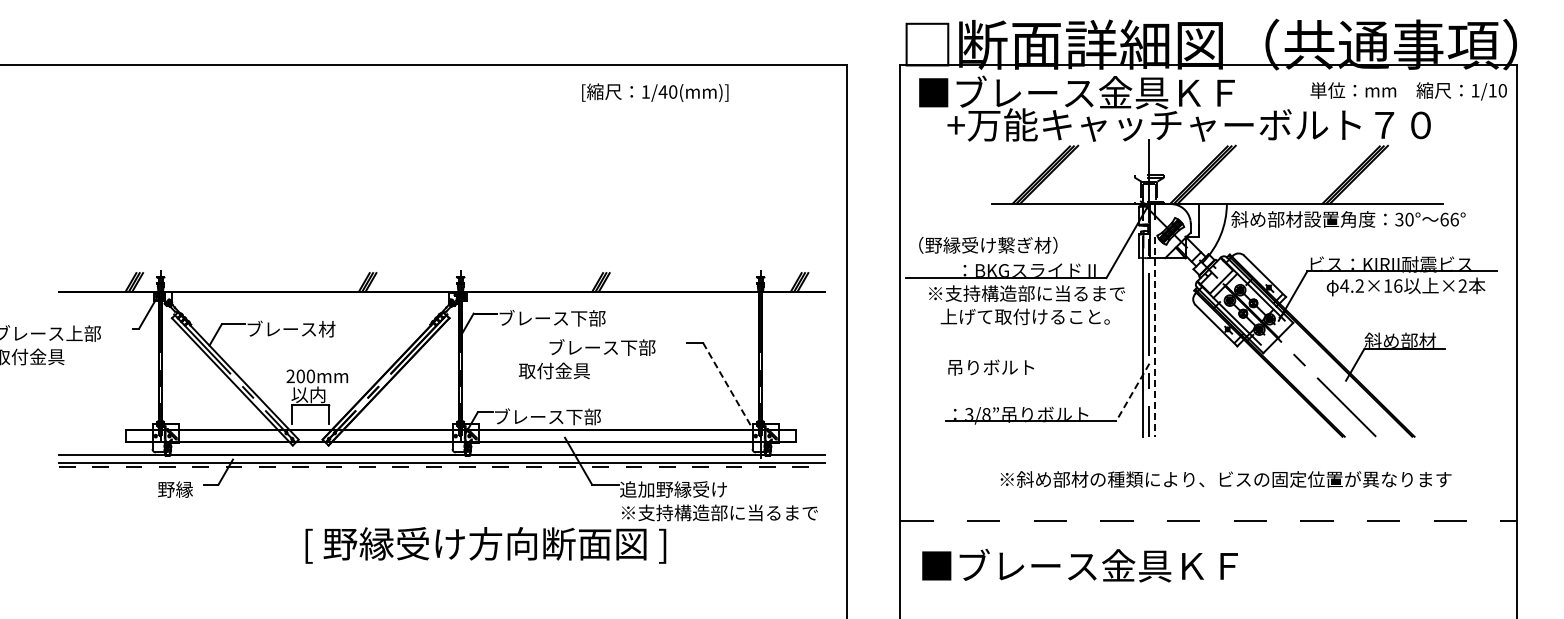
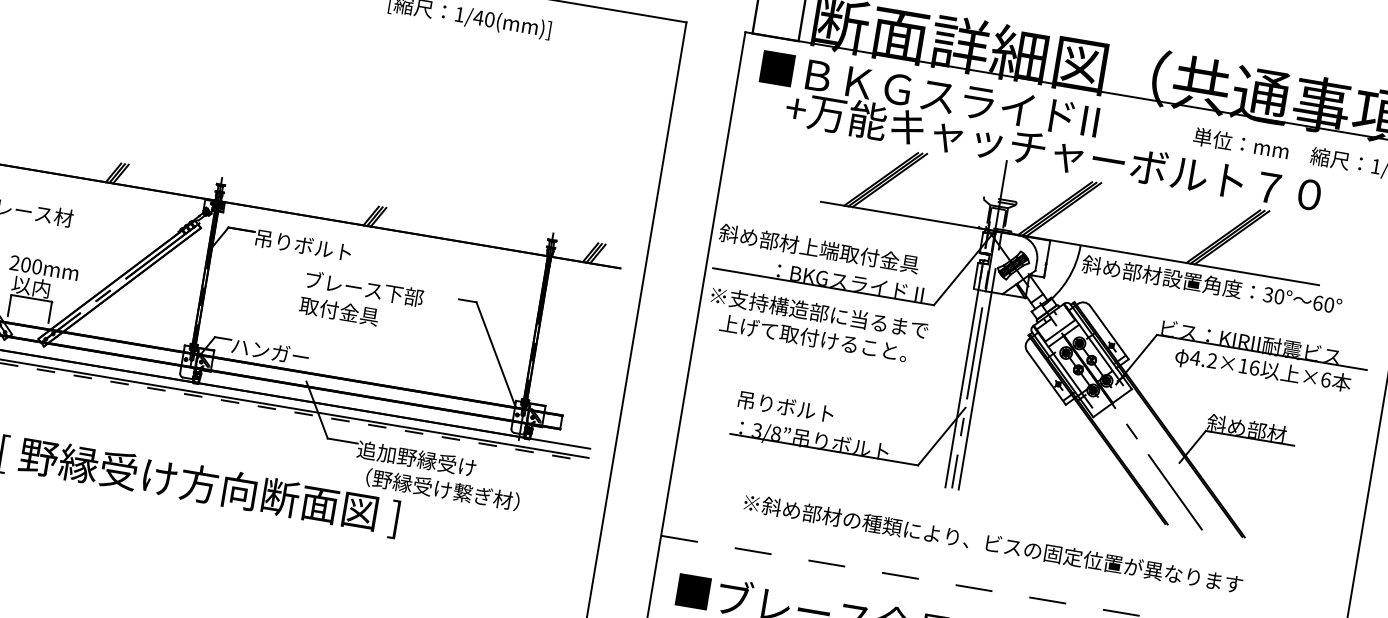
text: (1095, 92) -> (956, 98), ■ブレース金具ＫＦ -> ■ＢＫＧスライドII
text: (1454, 219) -> (1329, 304), 66° -> 60°
text: (997, 244) -> (819, 248), （野縁受け繋ぎ材） -> 斜め部材上端取付金具
text: (1462, 285) -> (1325, 379), ×2 -> ×6
text: (1026, 305) -> (816, 325), moved
text: (552, 317) -> (314, 246), ブレース下部 -> 吊りボルト
line: (1155, 336) -> (977, 378), dashed -> solid
text: (990, 367) -> (785, 406), moved
text: (554, 370) -> (339, 310), moved
line: (728, 386) -> (496, 355), dashed -> solid
line: (1132, 393) -> (941, 437), dashed -> solid
text: (547, 416) -> (291, 354), ブレース下部 -> ハンガー
text: (1225, 479) -> (992, 543), moved
text: (719, 512) -> (463, 492), ※支持構造部に当るまで -> （野縁受け繋ぎ材）

